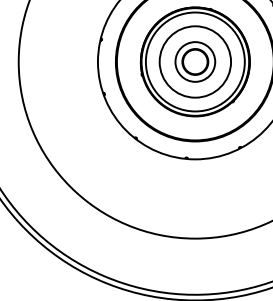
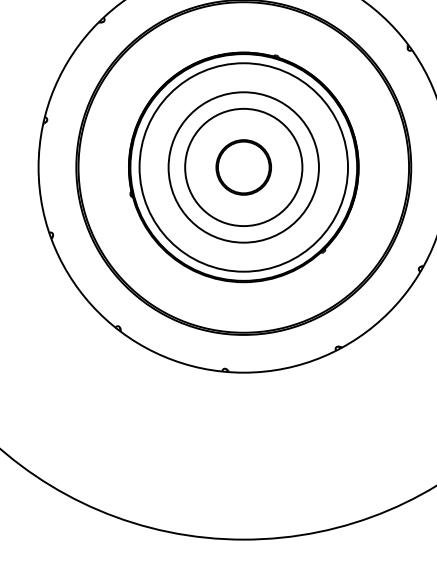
circle: (195, 61) -> (244, 166), size x1.4

